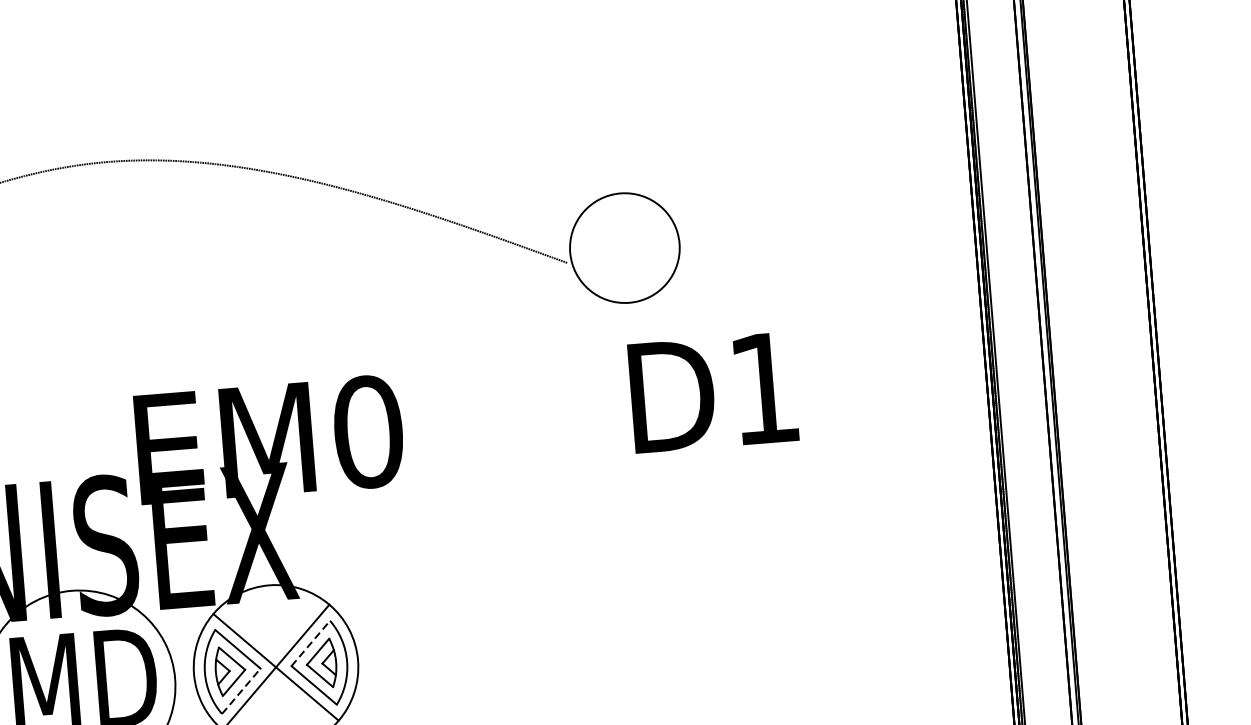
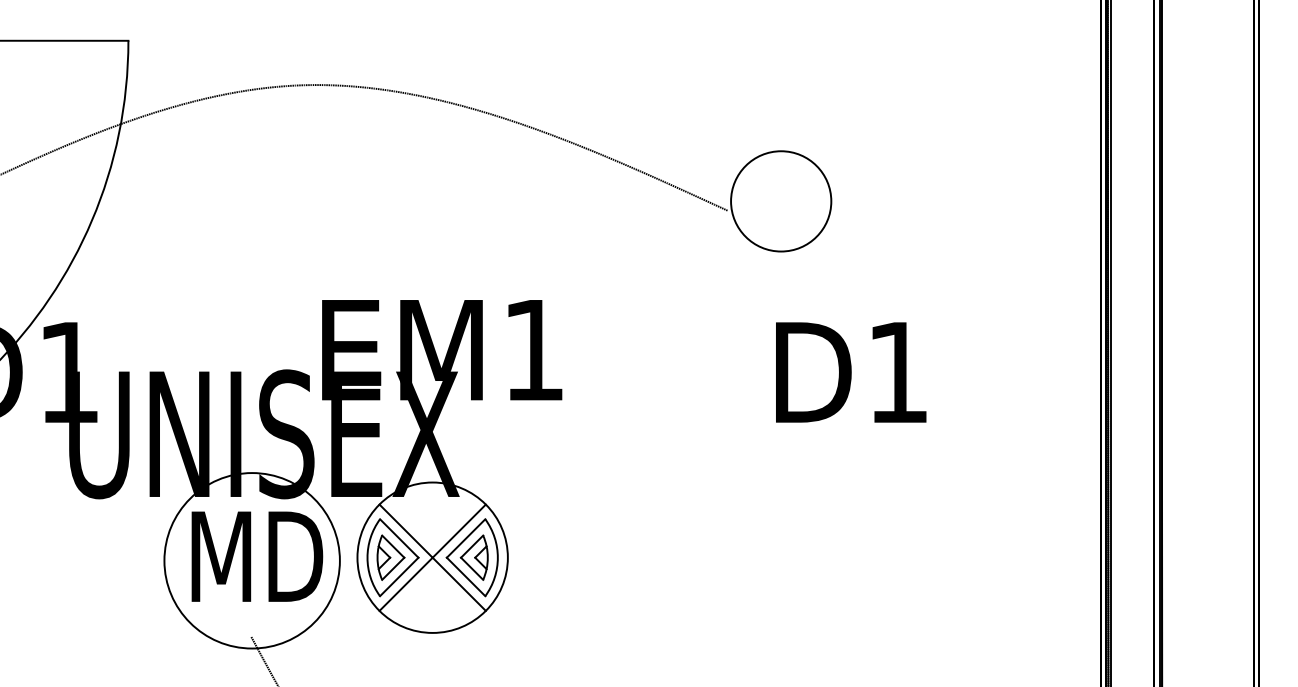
text: (713, 392) -> (851, 372), moved
text: (368, 432) -> (534, 350), EM0 -> EM1
line: (311, 643) -> (466, 538), dashed -> solid
line: (241, 690) -> (399, 576), dashed -> solid

